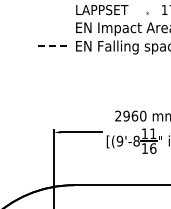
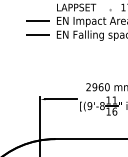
line: (50, 27) -> (37, 20), added
line: (50, 46) -> (37, 34), dashed -> solid

